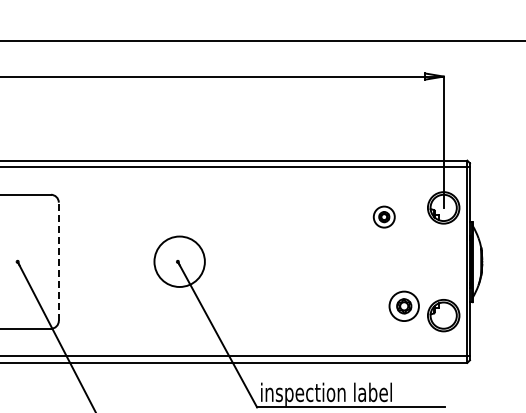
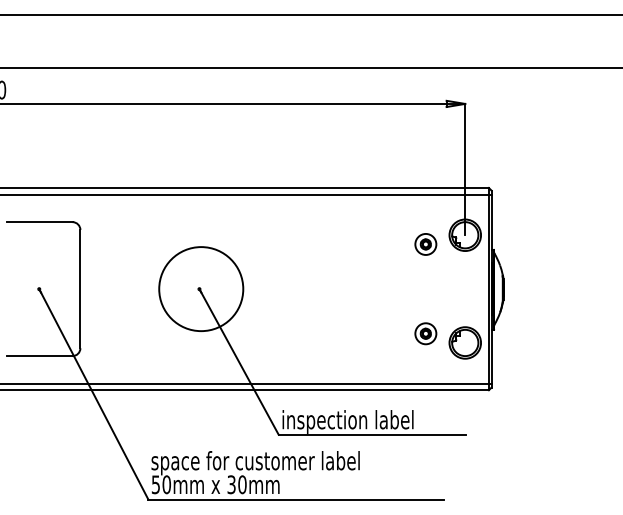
part: (383, 217) -> (425, 244), moved
line: (58, 261) -> (80, 288), dashed -> solid
circle: (179, 262) -> (201, 289), size x1.67
part: (403, 306) -> (425, 333), size x0.71

